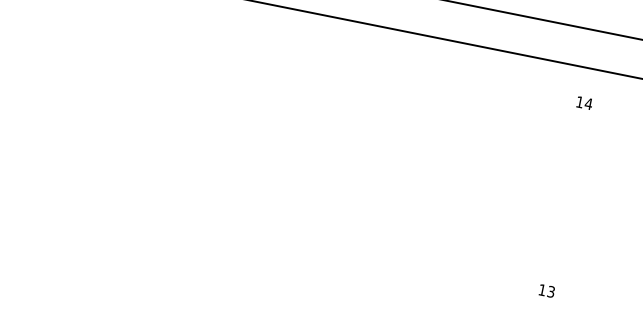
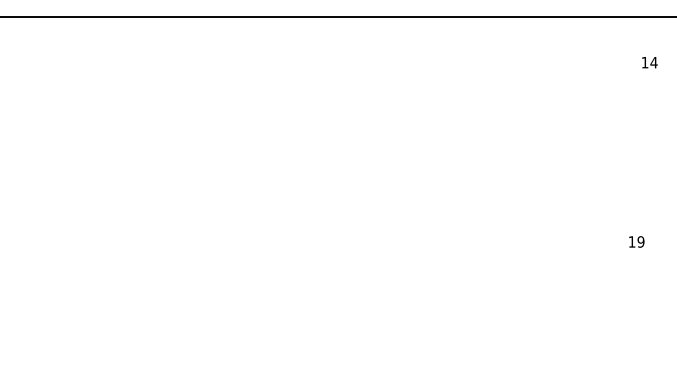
text: (584, 102) -> (649, 62), moved
text: (550, 291) -> (640, 241), 13 -> 19

